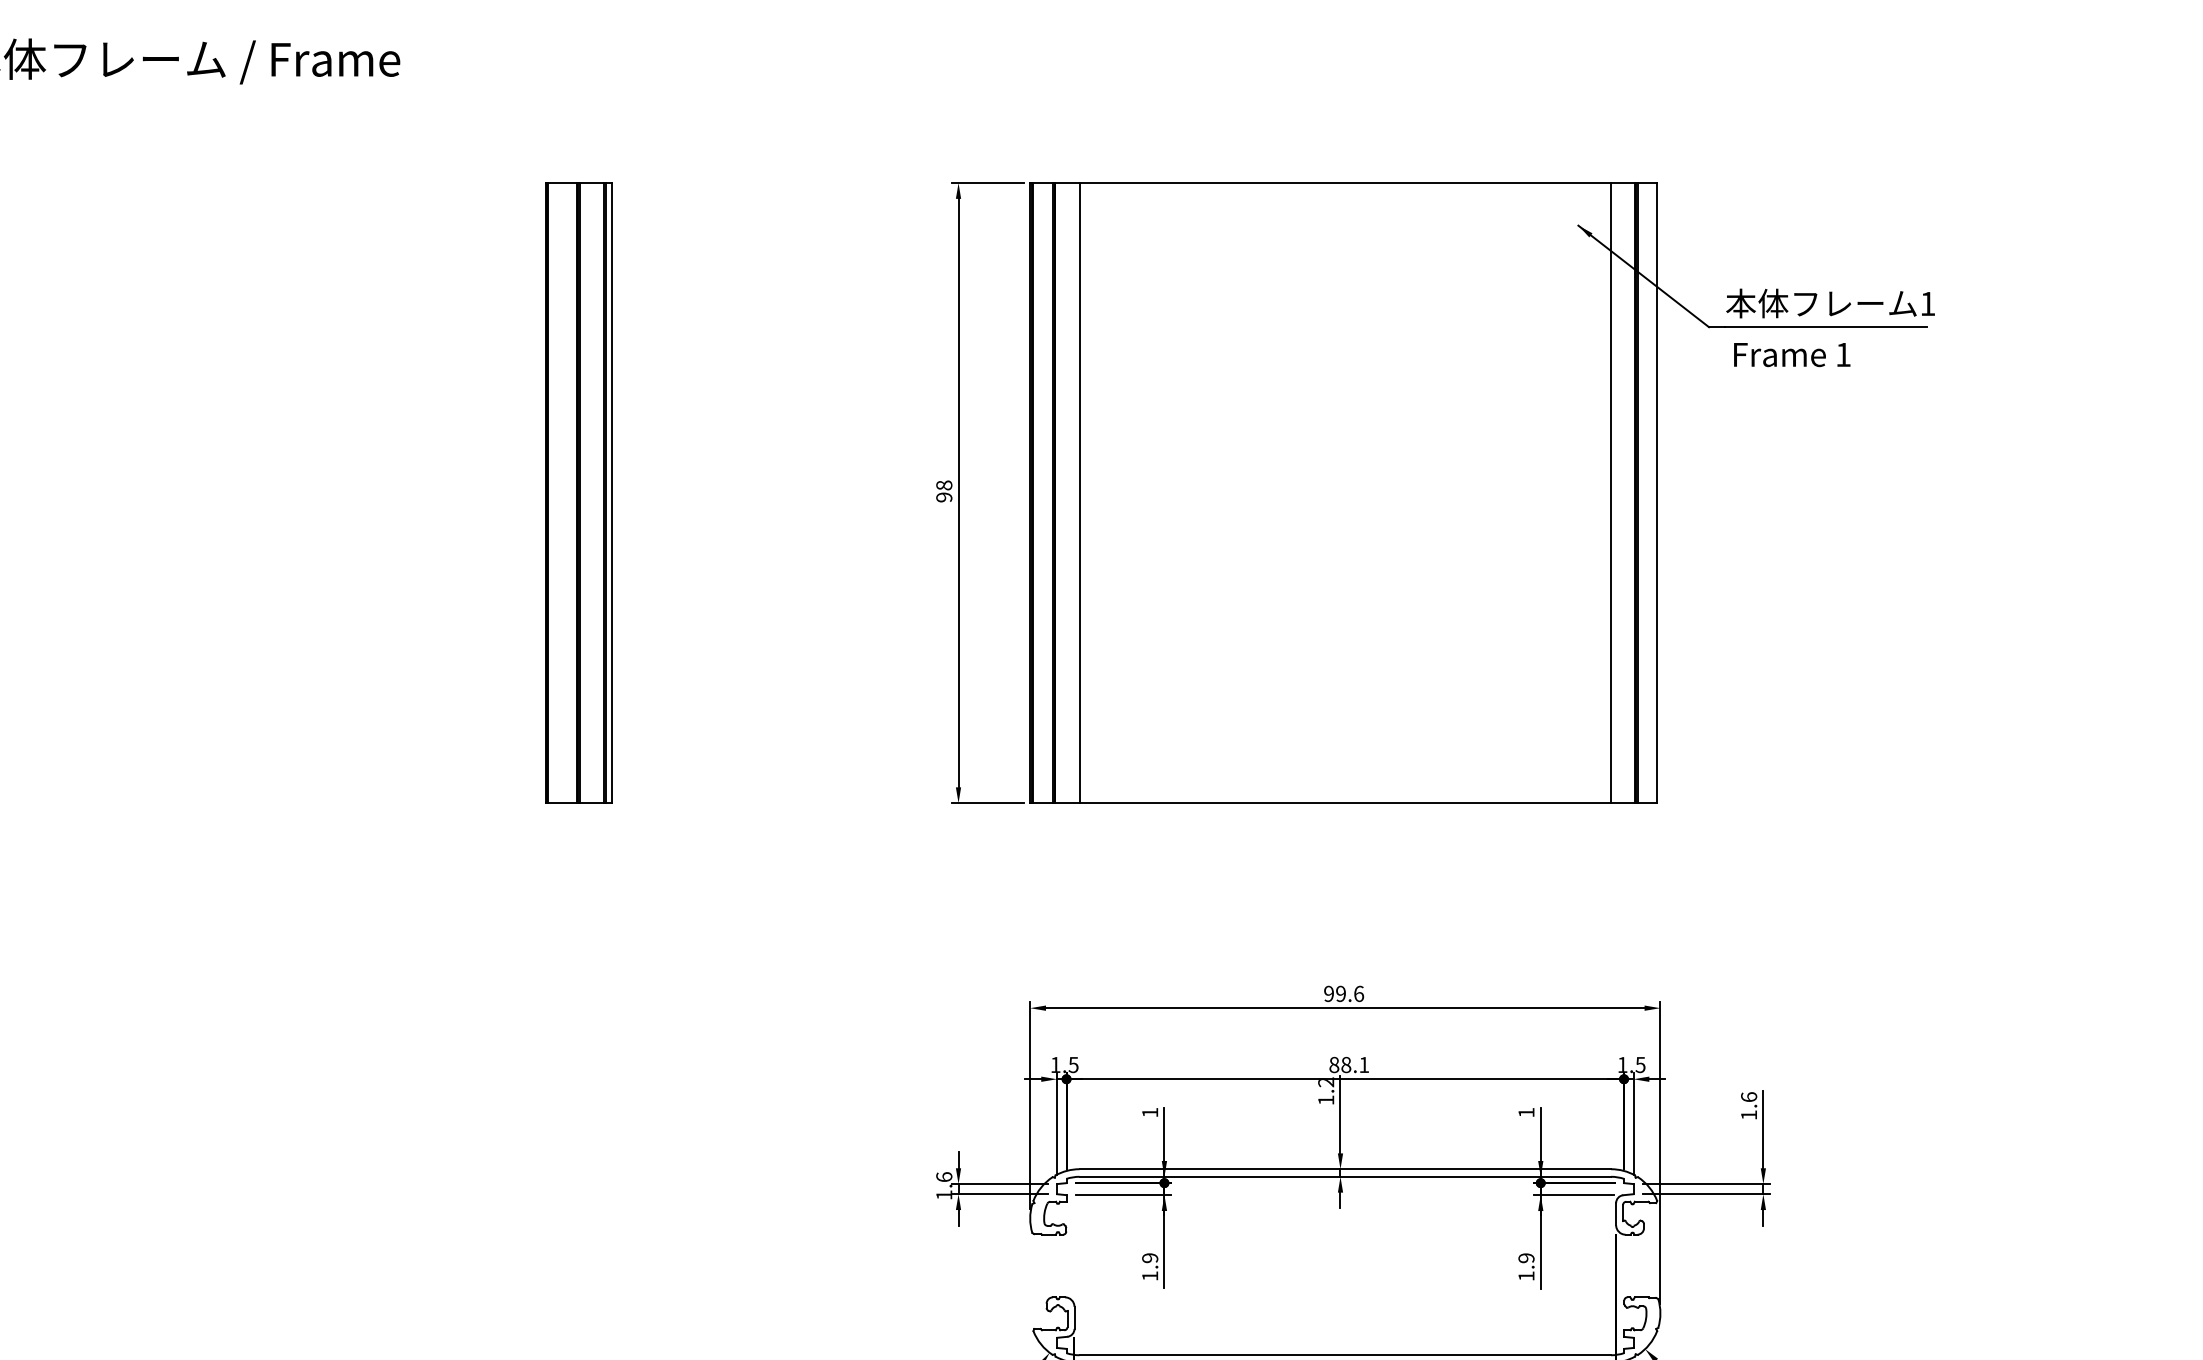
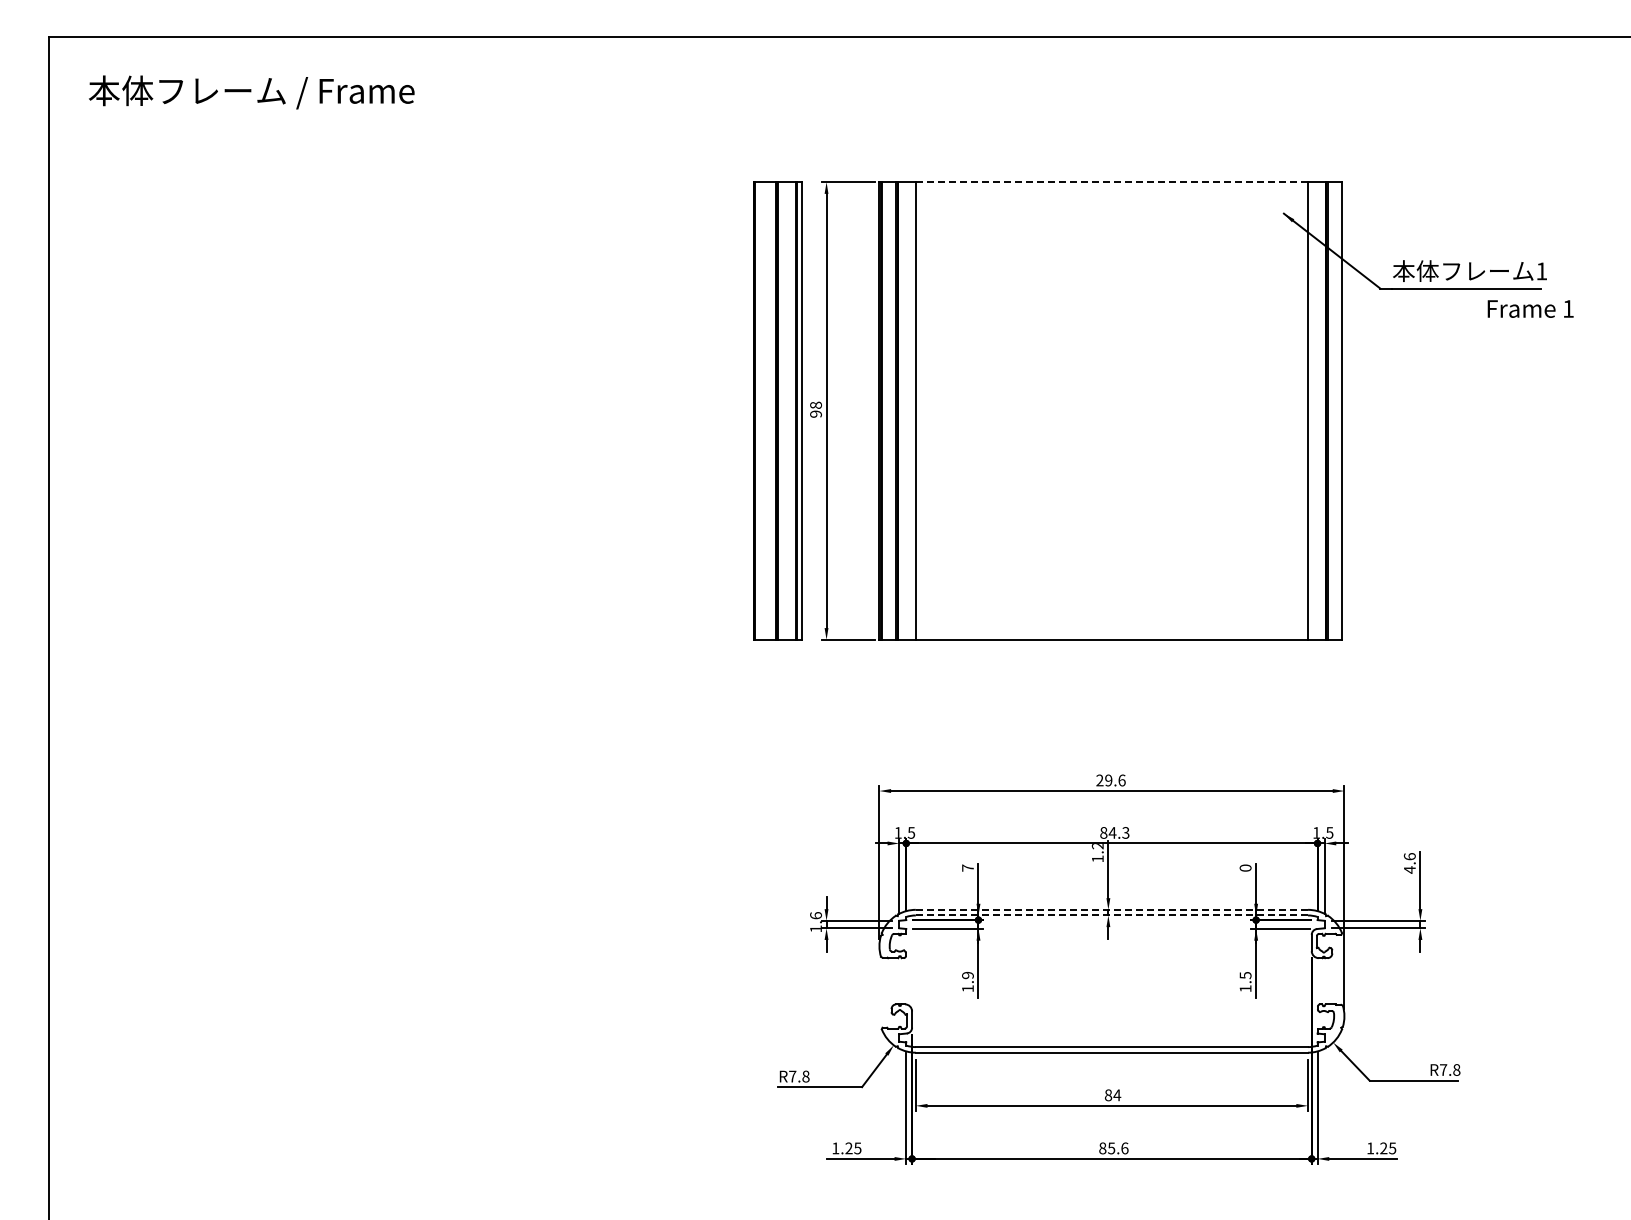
line: (1344, 183) -> (1111, 182), solid -> dashed
text: (1791, 354) -> (1530, 308), moved
part: (578, 492) -> (777, 410), moved
text: (1328, 993) -> (1099, 780), 99.6 -> 29.6
text: (1354, 1064) -> (1118, 832), 88.1 -> 84.3
text: (1149, 1111) -> (967, 867), 1 -> 7
text: (1526, 1111) -> (1245, 867), 1 -> 0
text: (1748, 1114) -> (1409, 869), 1.6 -> 4.6
line: (1346, 1168) -> (1112, 909), solid -> dashed
line: (1344, 1176) -> (1111, 915), solid -> dashed
text: (1526, 1258) -> (1245, 975), 1.9 -> 1.5

